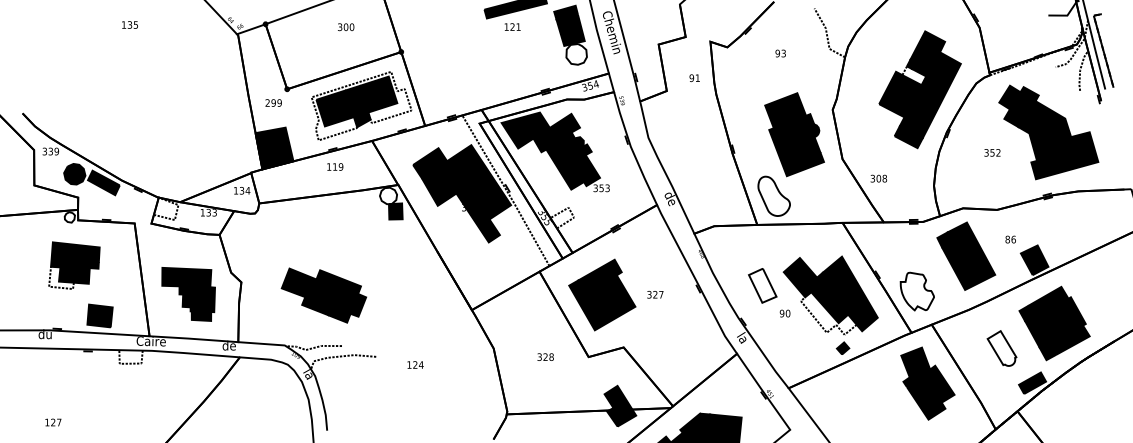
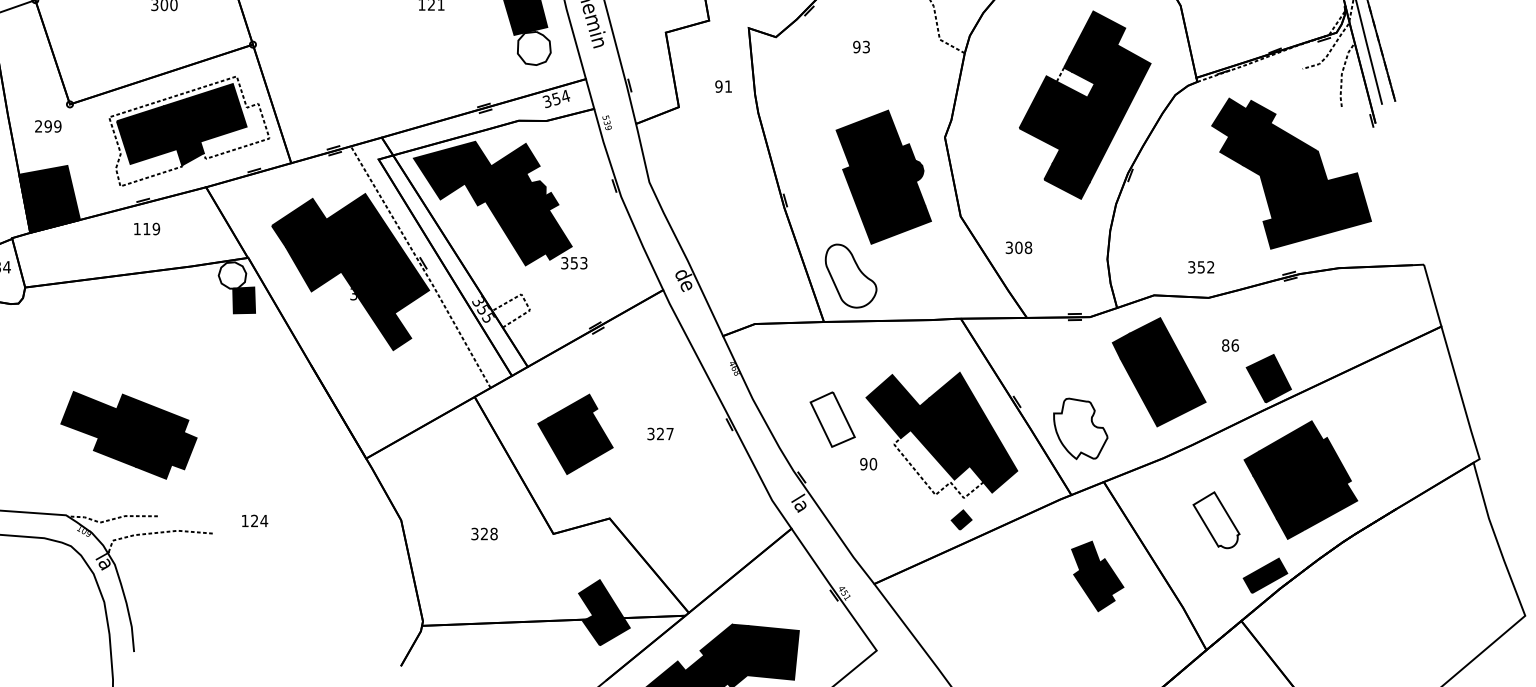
text: (992, 152) -> (1201, 266), moved
part: (602, 294) -> (575, 433), size x0.7
text: (415, 364) -> (254, 520), moved
part: (927, 383) -> (1096, 576), size x0.6

